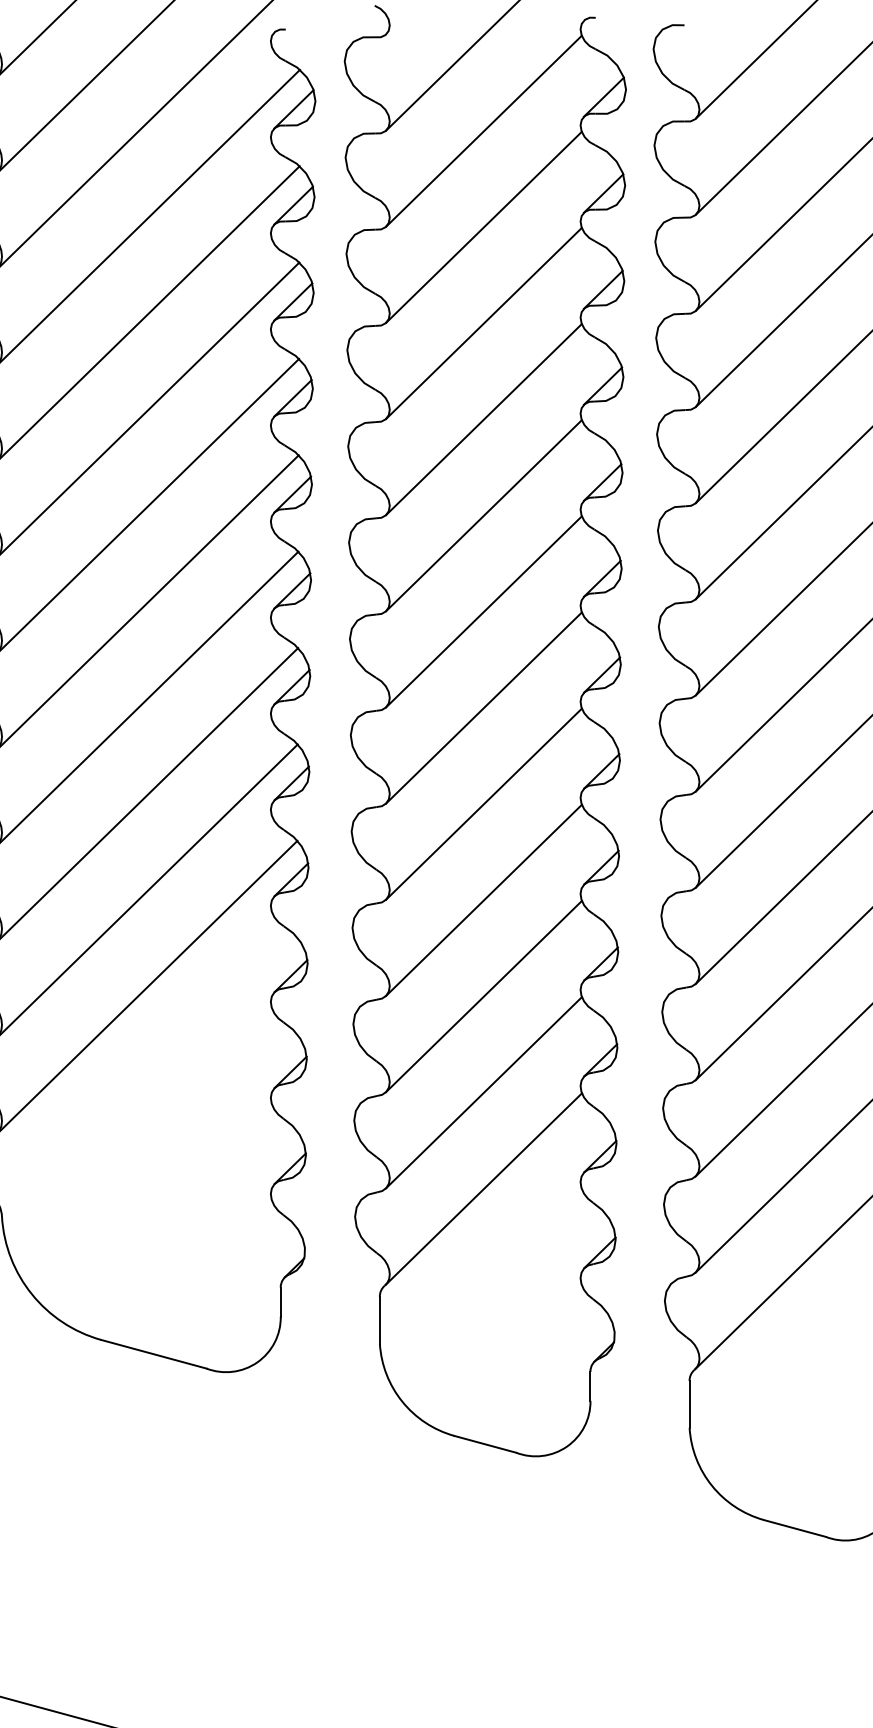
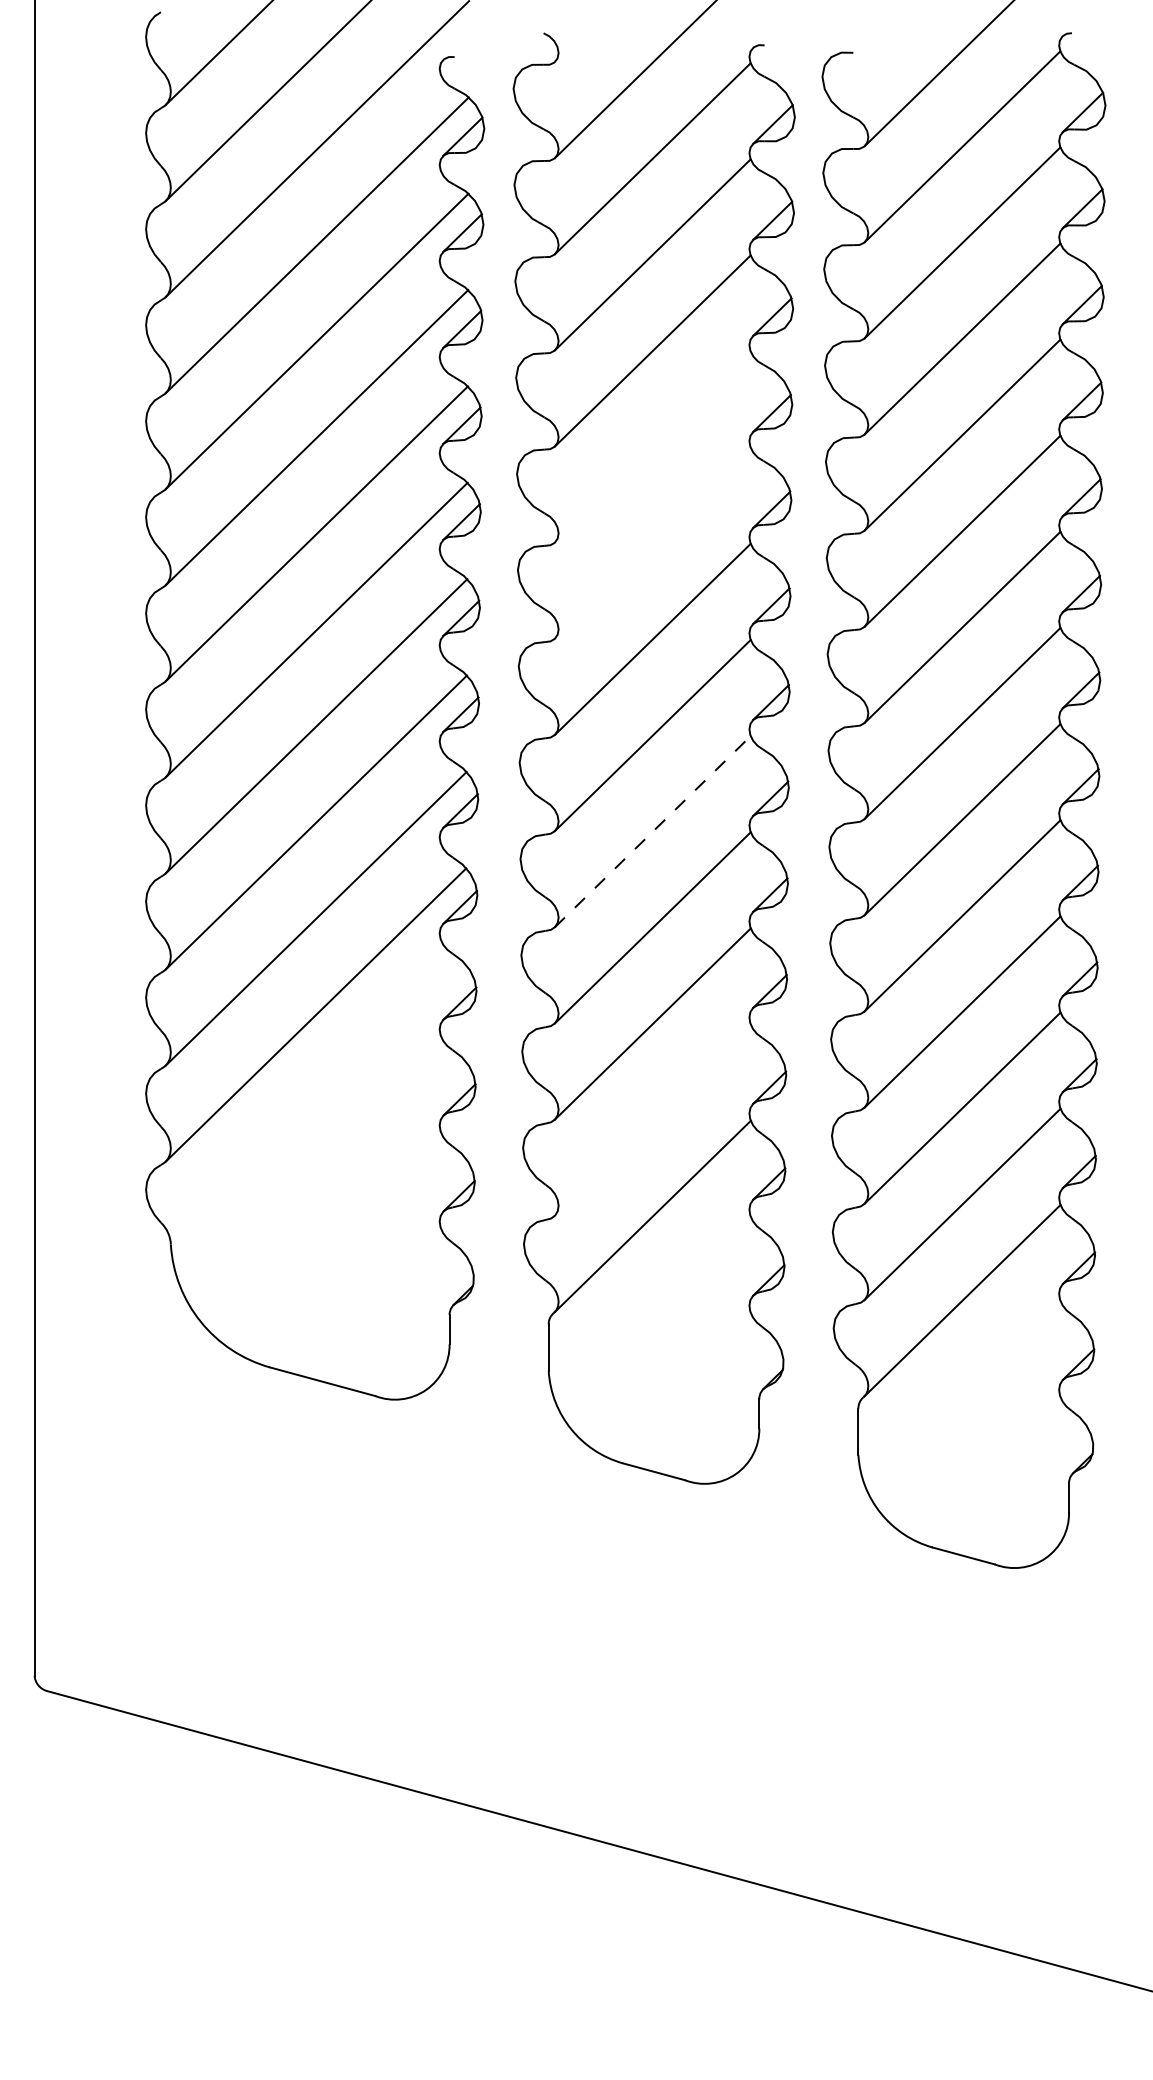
line: (483, 419) -> (652, 446), removed
line: (483, 515) -> (652, 542), removed
line: (483, 804) -> (652, 831), solid -> dashed
line: (483, 1093) -> (652, 1120), removed

